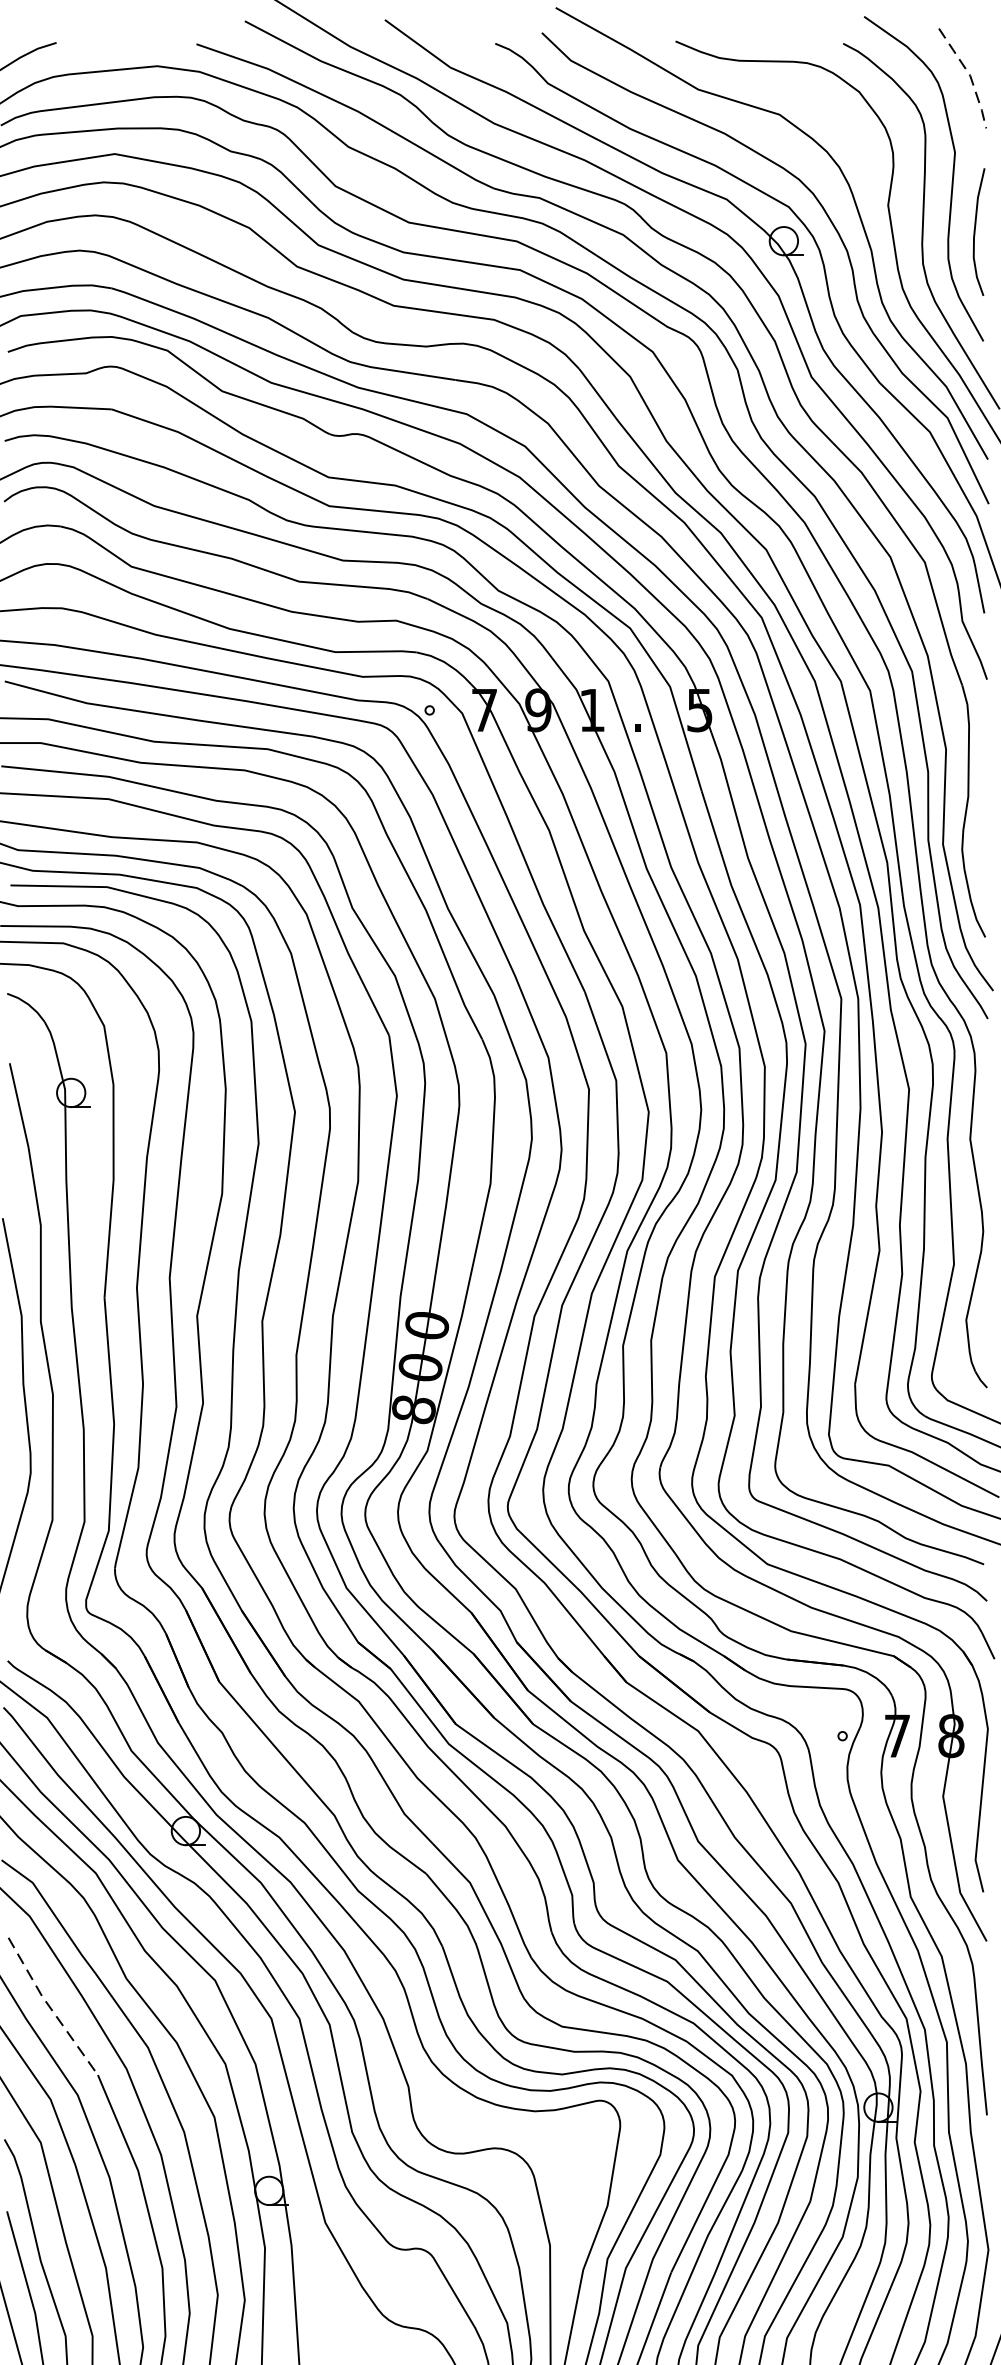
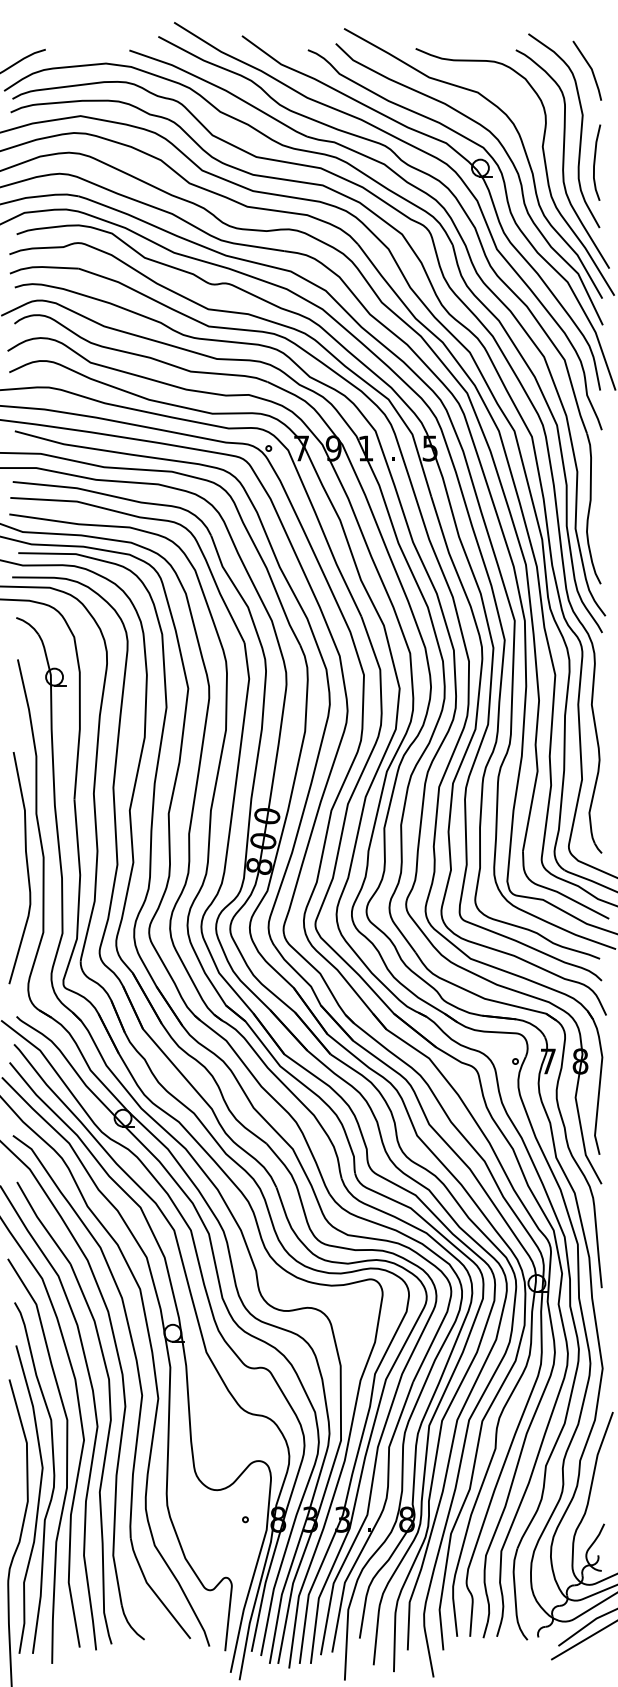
line: (969, 76) -> (591, 69), dashed -> solid
line: (49, 2007) -> (41, 1223), dashed -> solid

